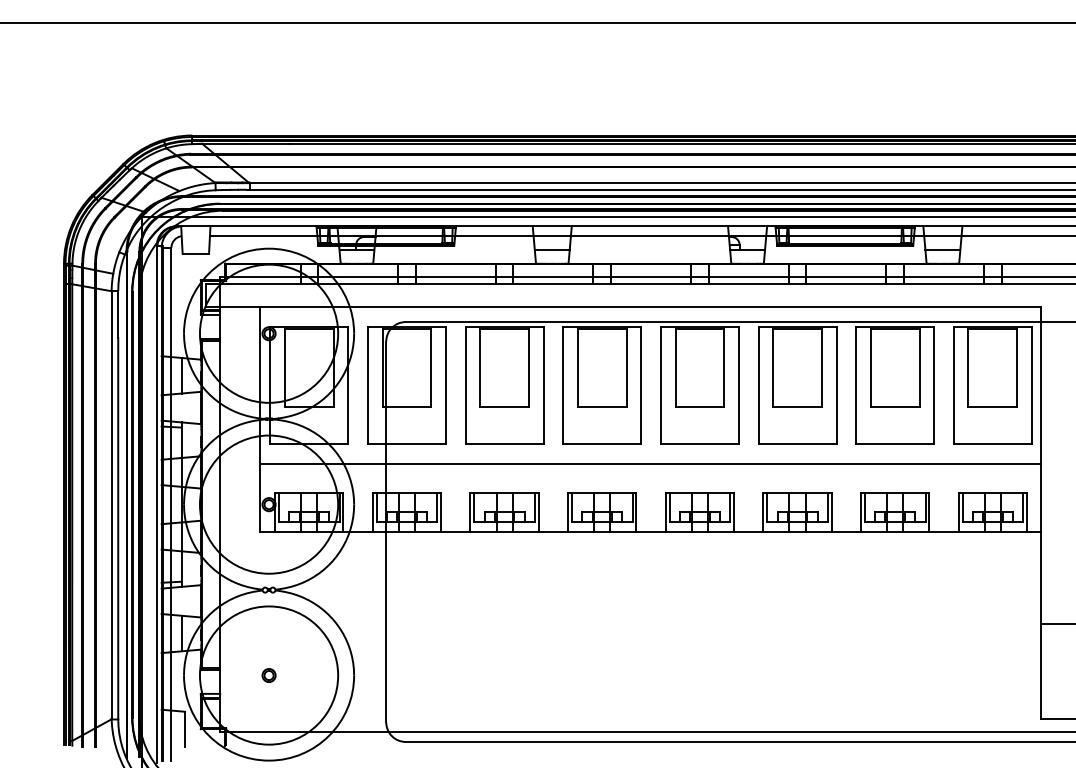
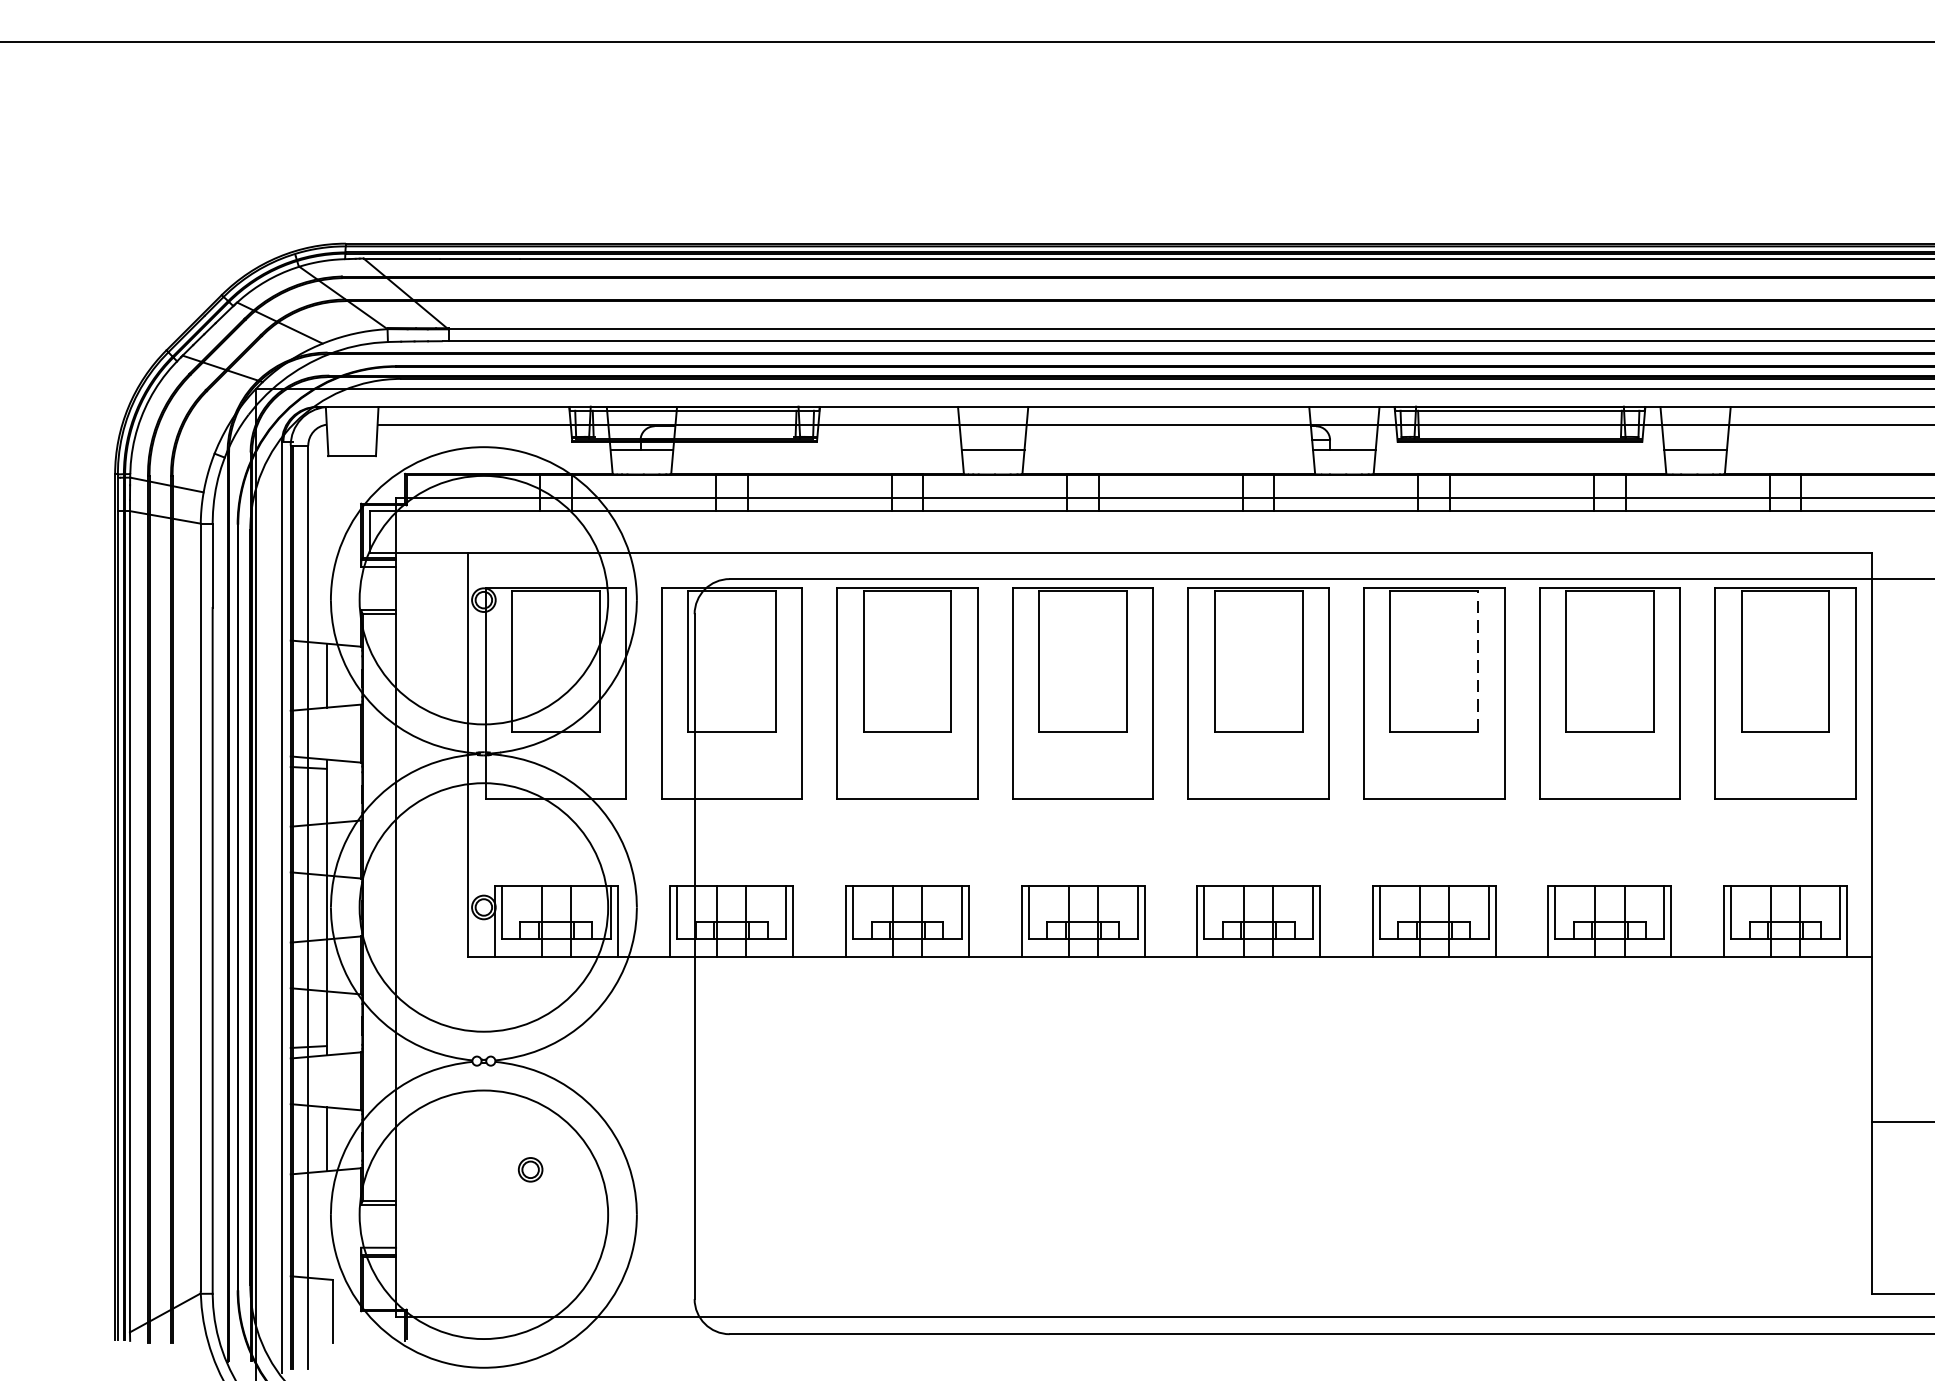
line: (821, 367) -> (1477, 660), solid -> dashed
line: (650, 463) -> (1169, 833), removed
part: (268, 675) -> (529, 1169), moved

